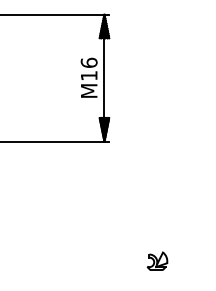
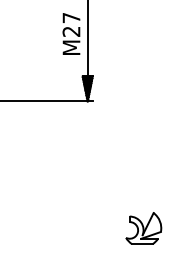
text: (88, 68) -> (70, 23), M16 -> M27
part: (157, 260) -> (143, 227), size x1.67

